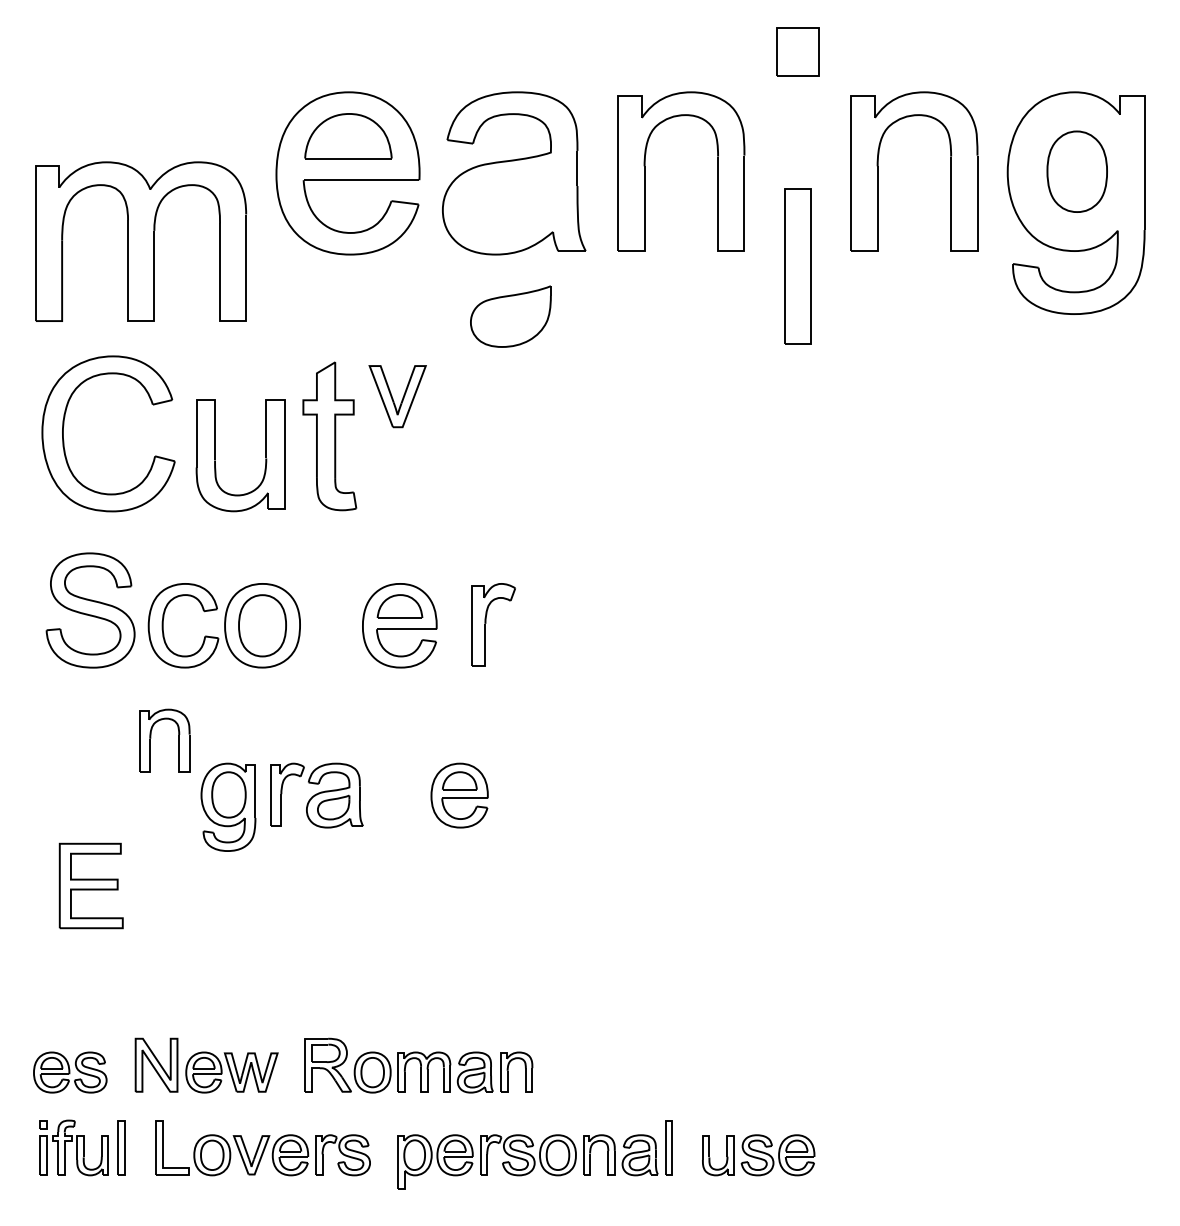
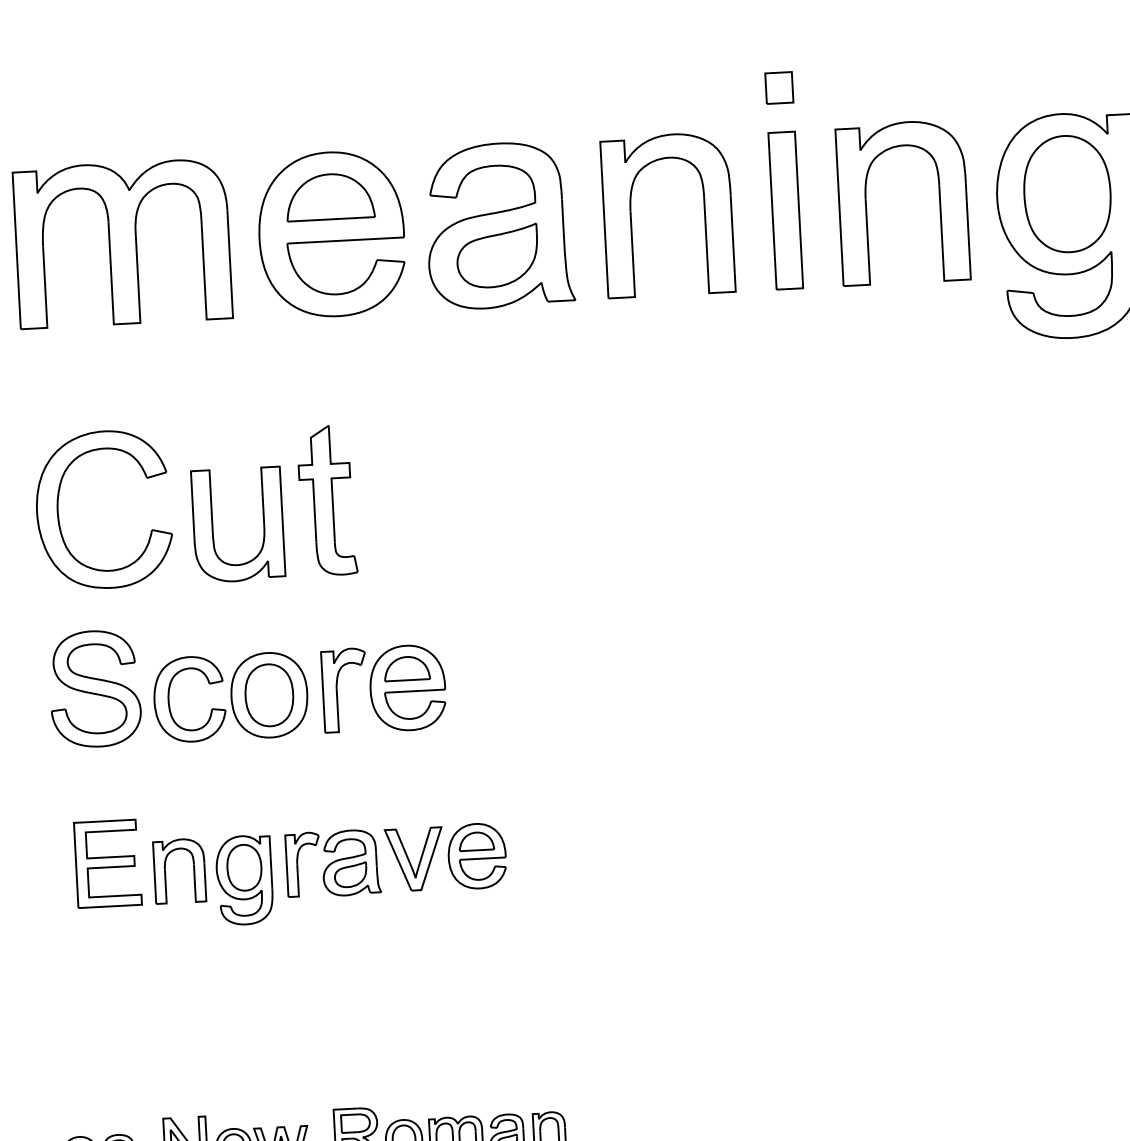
part: (797, 51) -> (778, 87), size x0.62
part: (1076, 171) -> (1066, 193), size x1.43
part: (141, 241) -> (123, 243), moved
part: (797, 266) -> (785, 210), moved
part: (510, 316) -> (497, 256), moved
part: (397, 396) -> (414, 859), moved
part: (486, 623) -> (337, 689), moved
part: (151, 738) -> (166, 869), moved
part: (90, 885) -> (107, 863), moved

